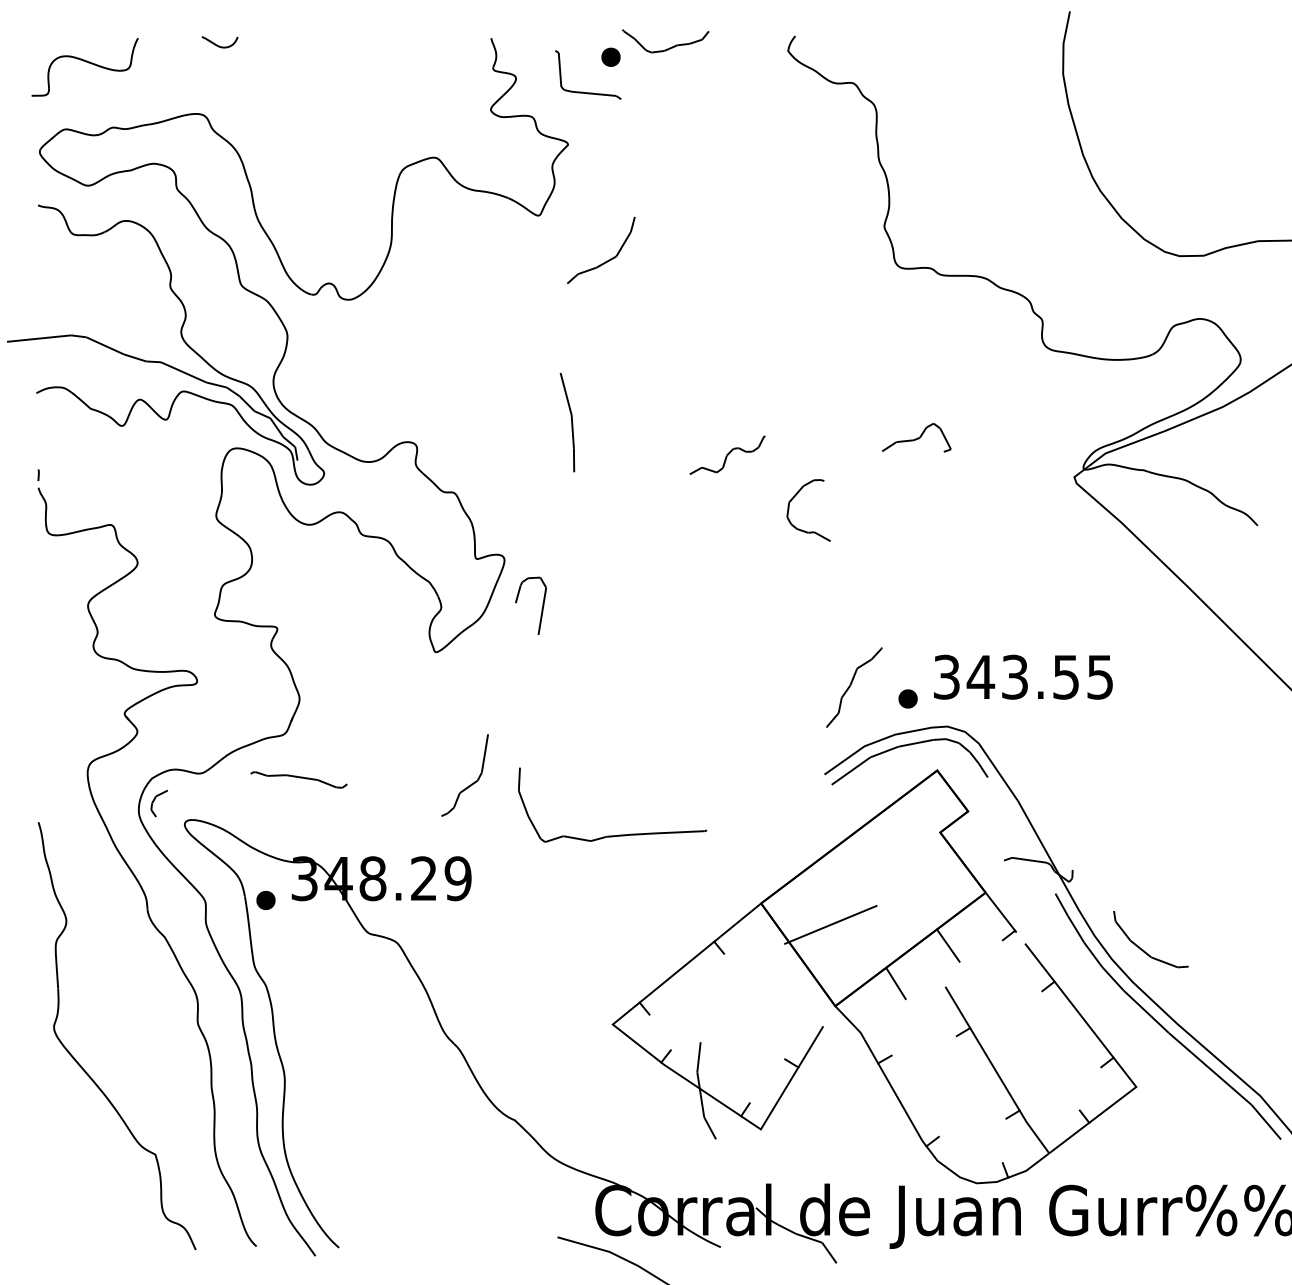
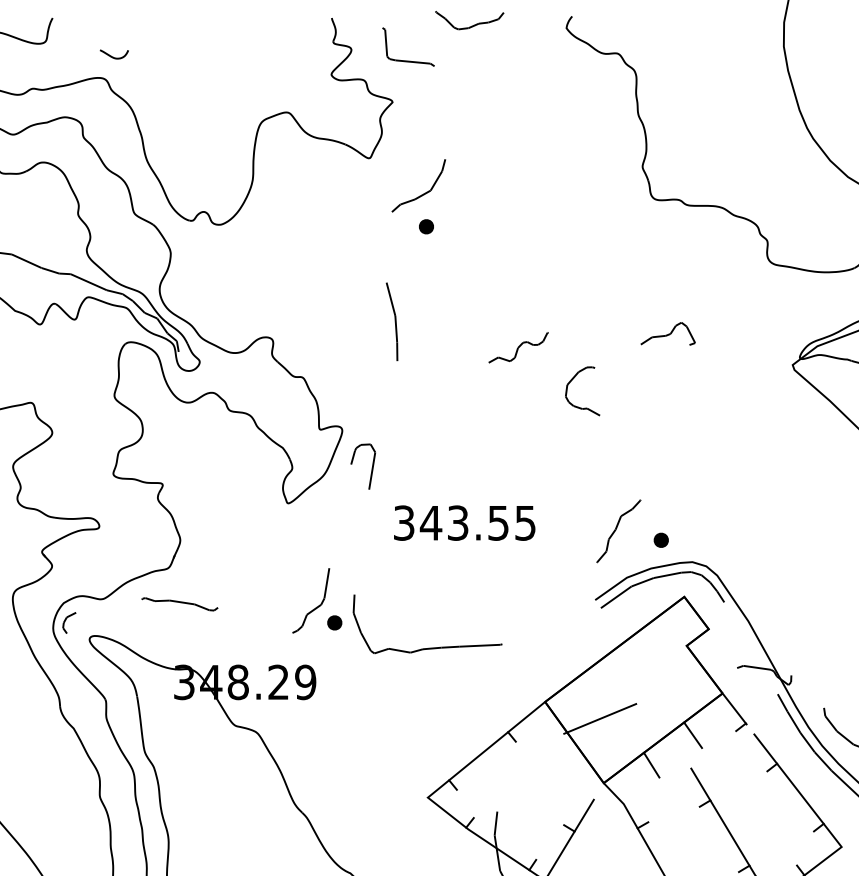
curve: (217, 44) -> (112, 56), moved
part: (610, 56) -> (426, 226), moved
text: (1023, 676) -> (464, 522), moved
part: (265, 900) -> (334, 622), moved

